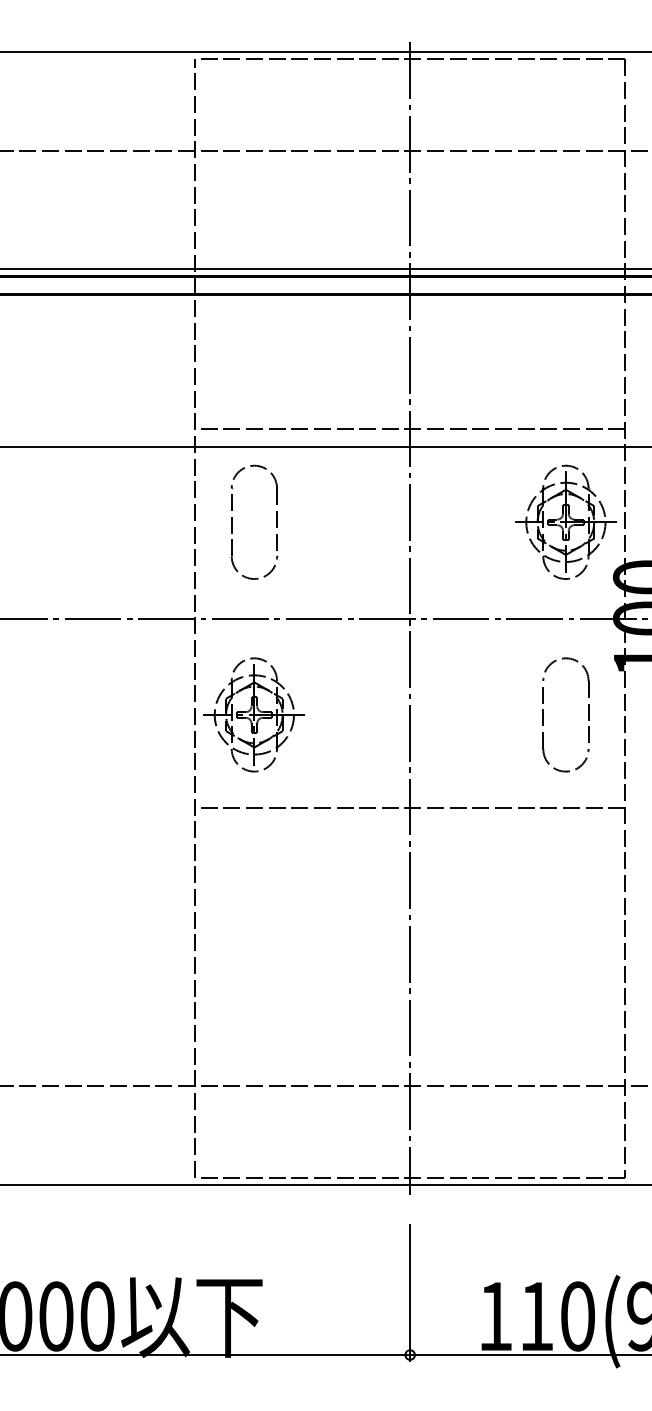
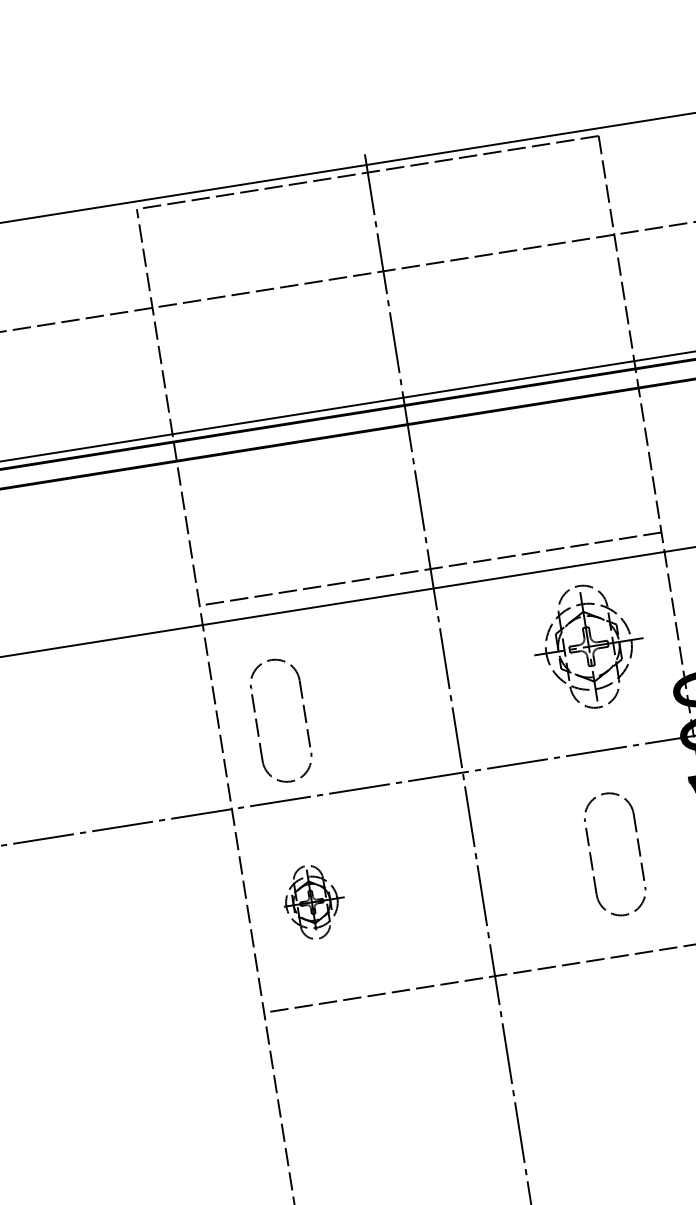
part: (232, 521) -> (257, 723), moved
part: (565, 521) -> (588, 645), moved
part: (253, 714) -> (311, 902), size x0.6
part: (543, 714) -> (591, 857), moved

